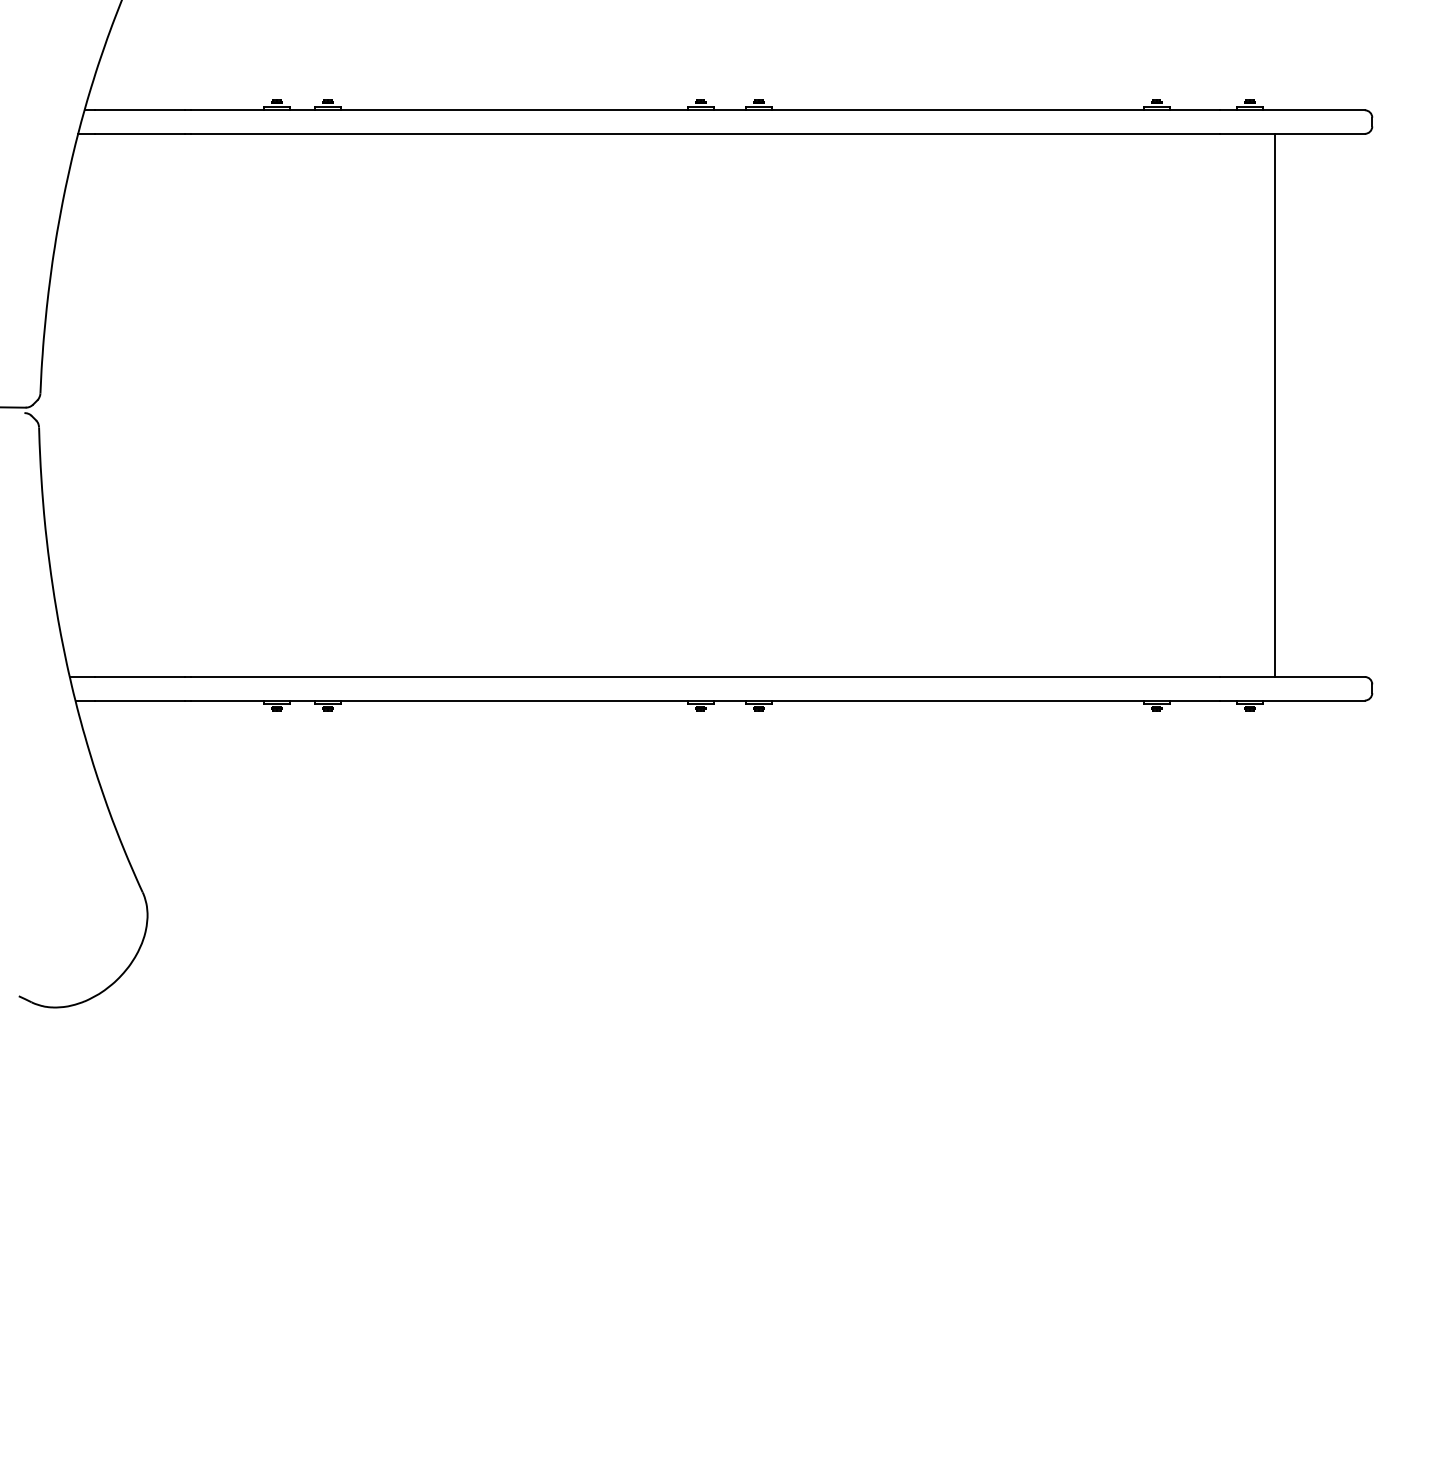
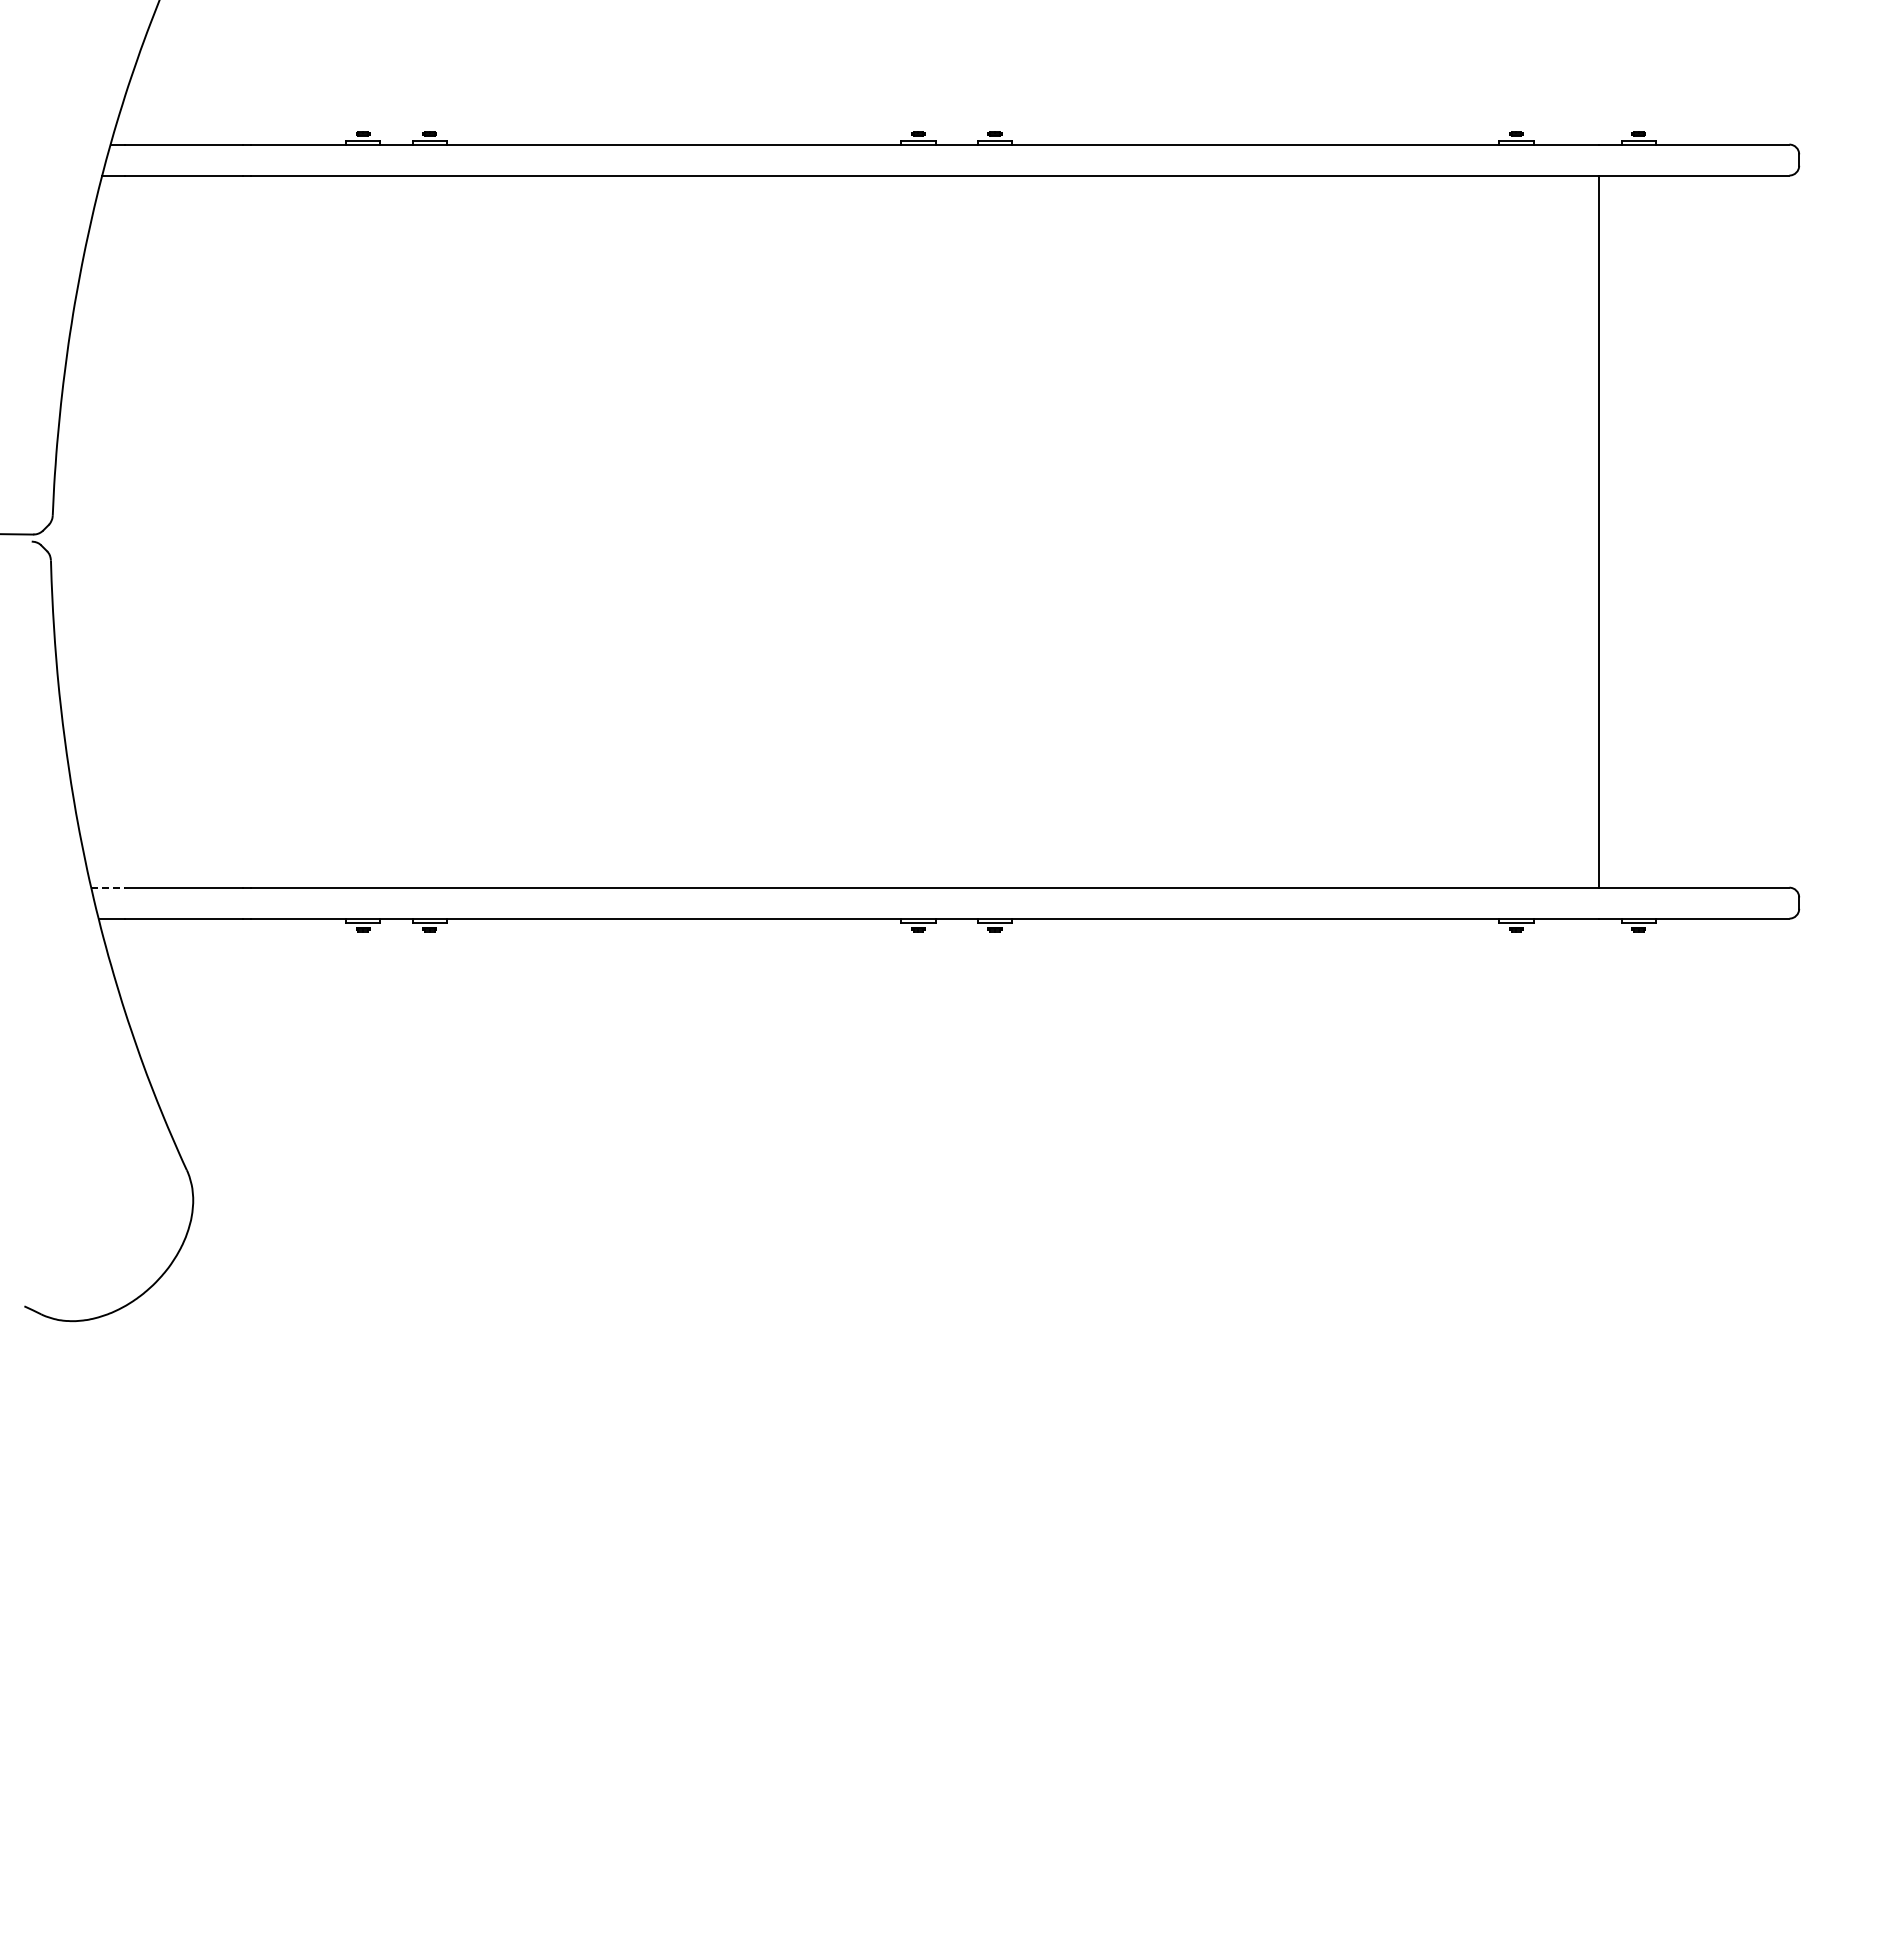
line: (1275, 405) -> (1599, 531), moved
line: (82, 676) -> (108, 887), solid -> dashed

